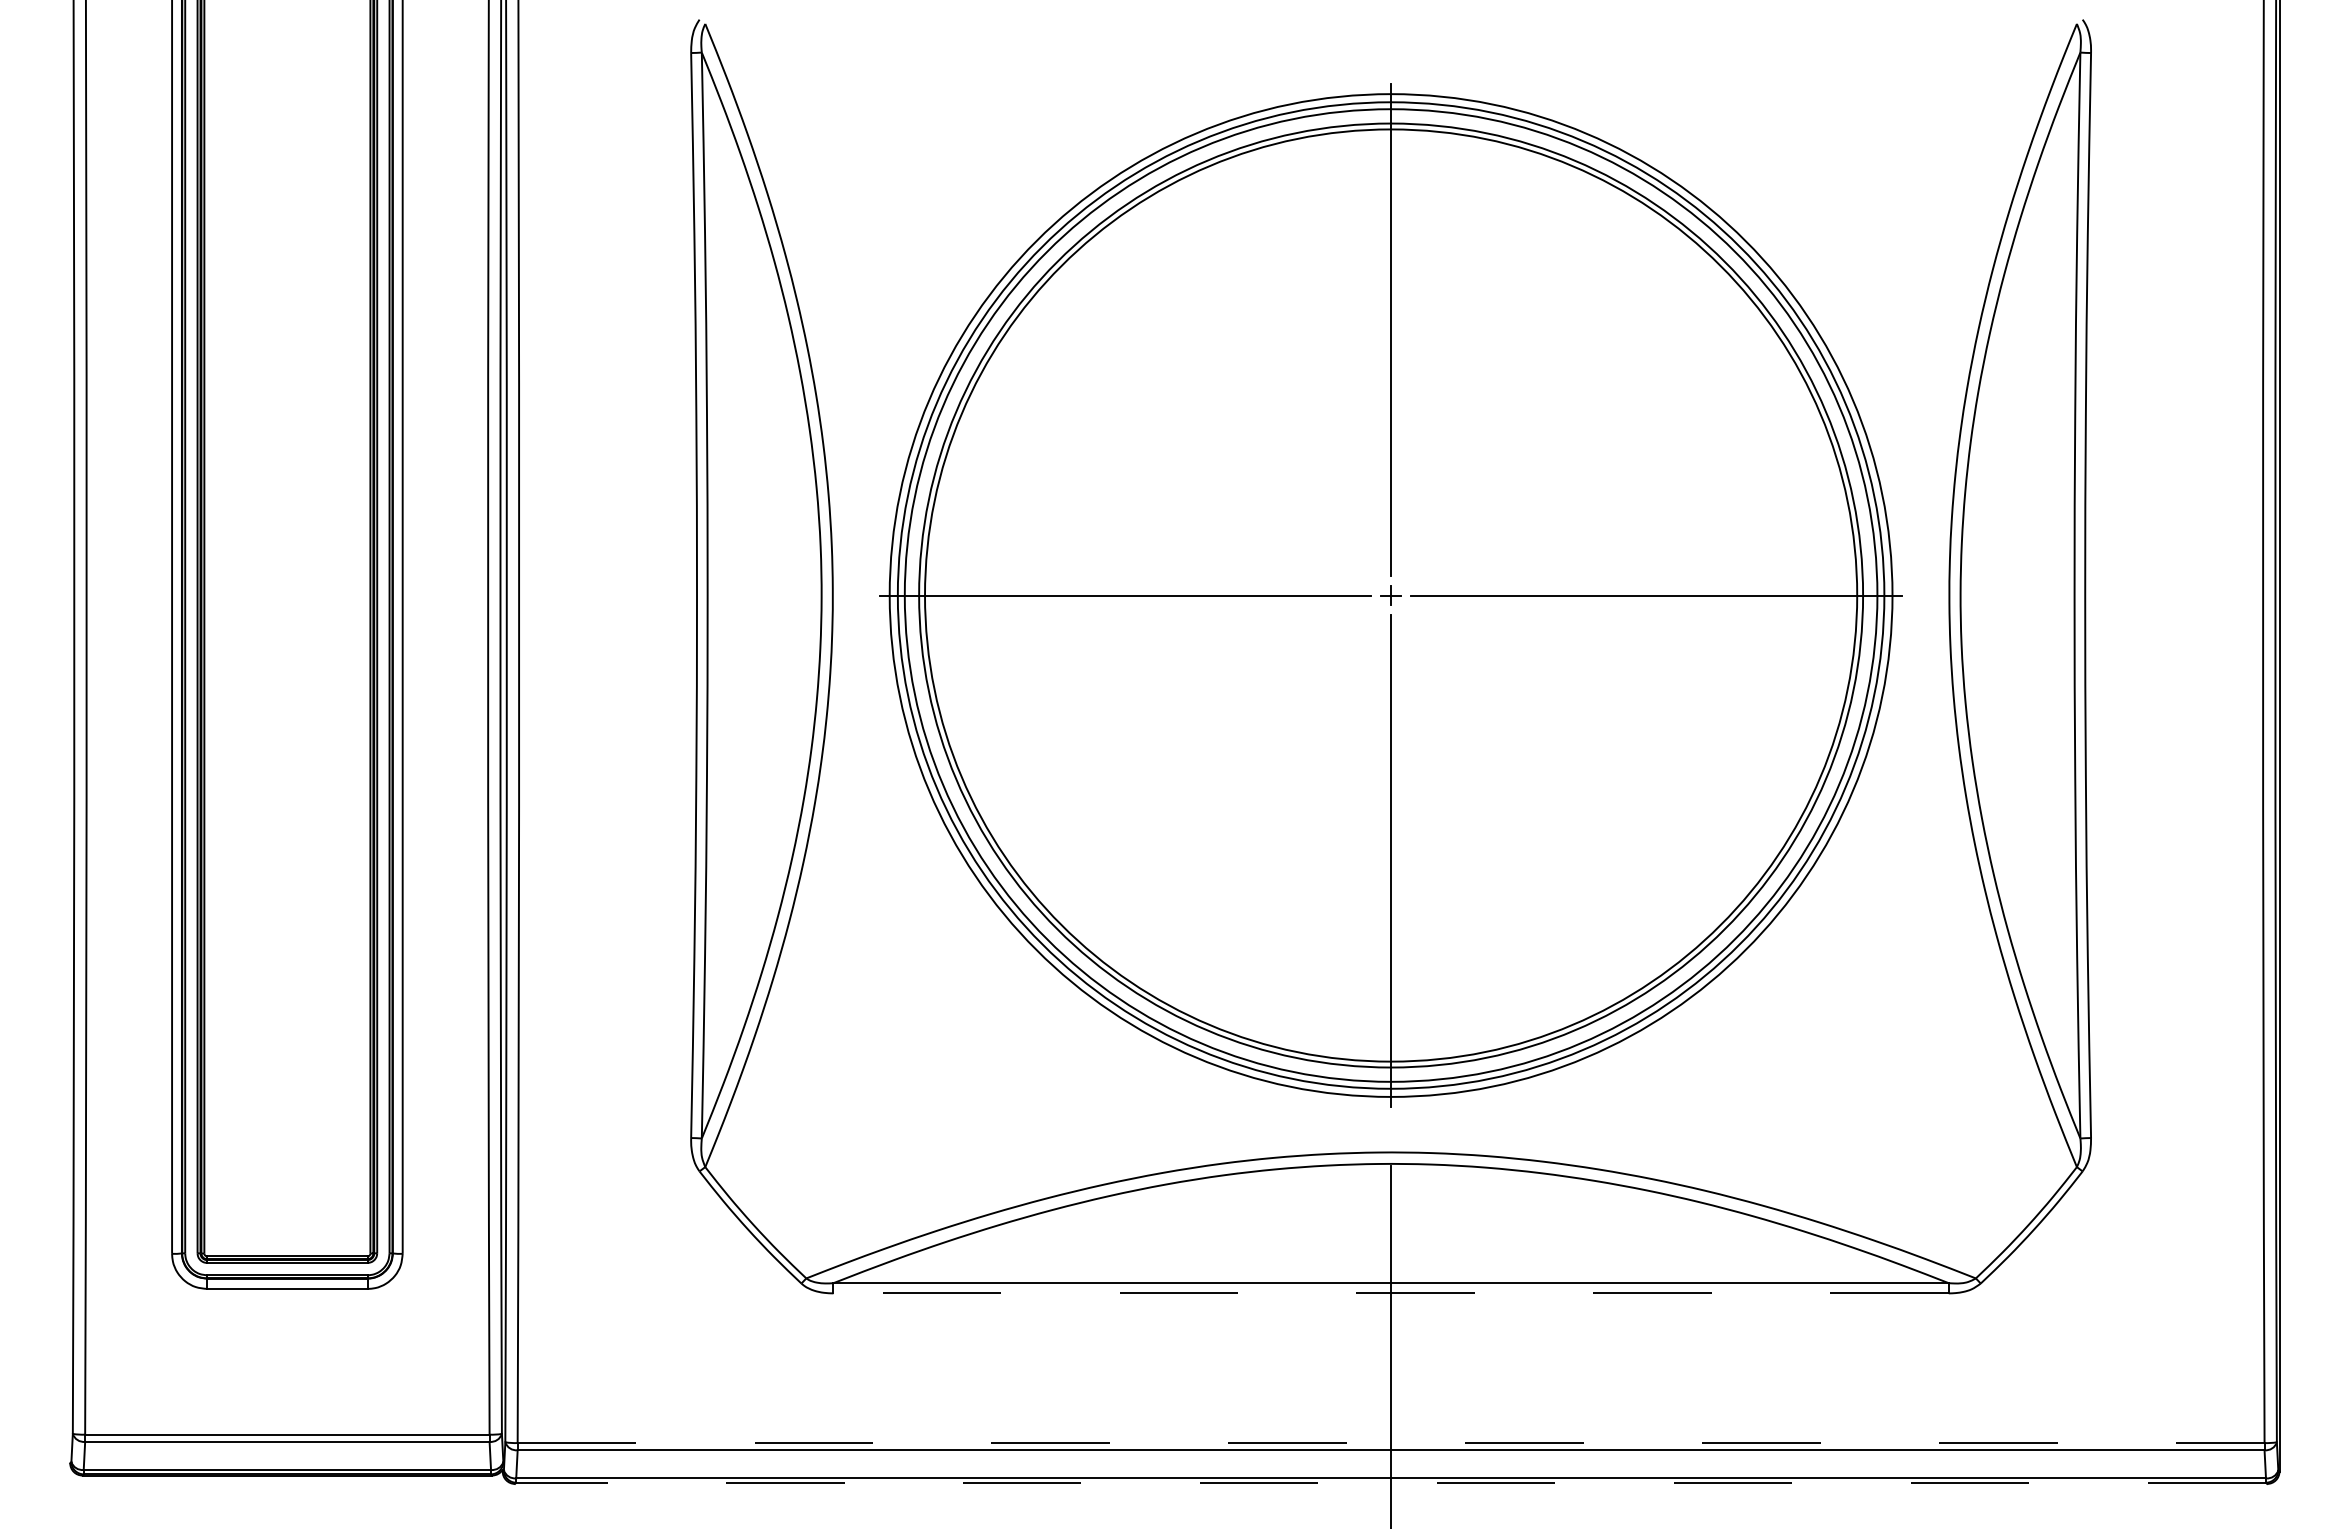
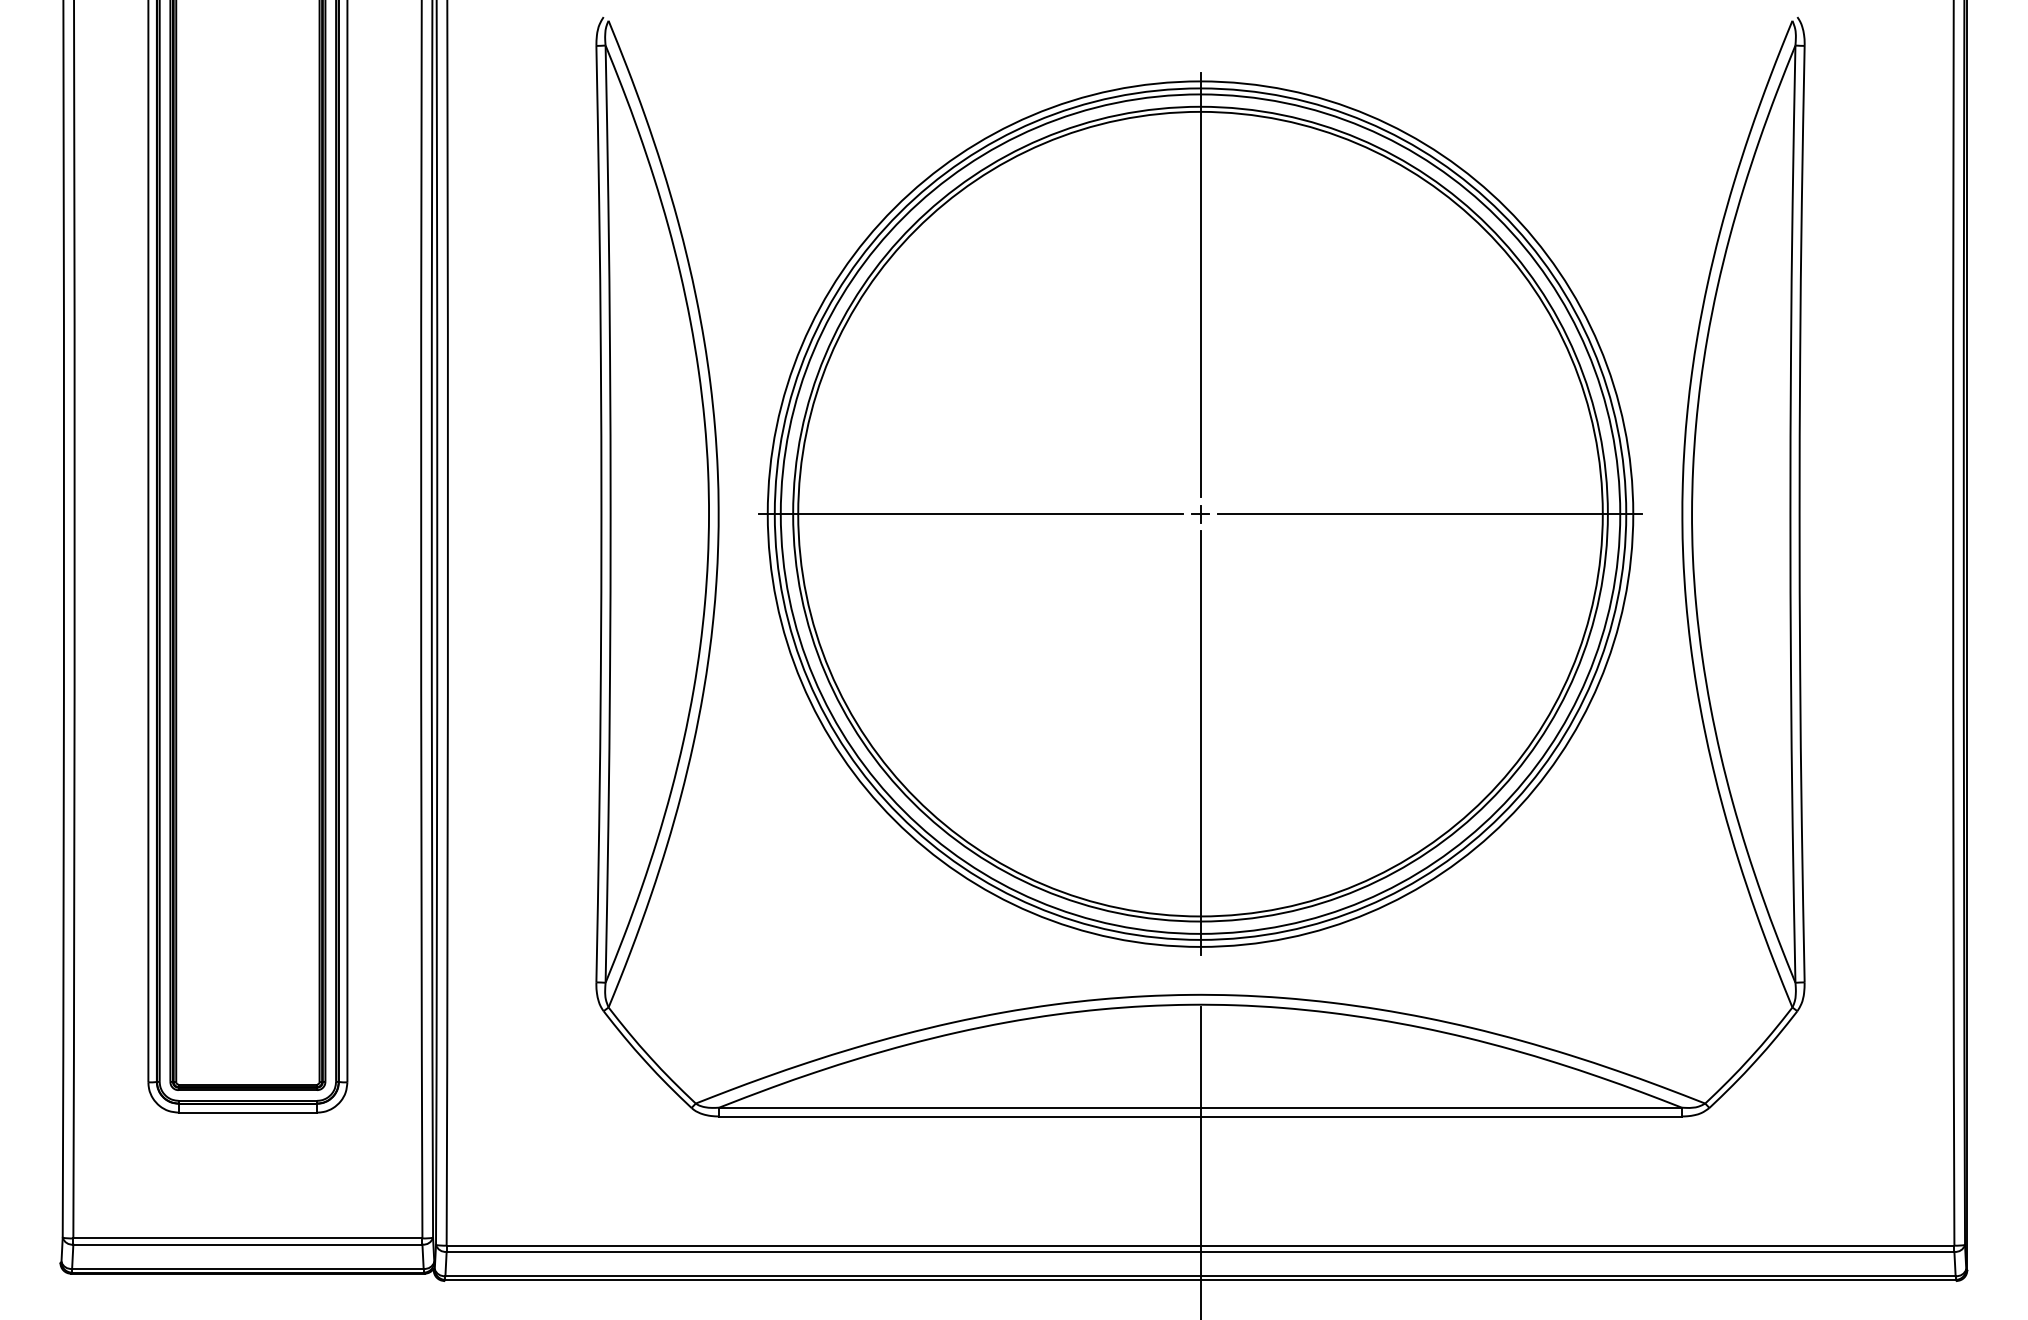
line: (1391, 1293) -> (1200, 1116), dashed -> solid
line: (1391, 1443) -> (1200, 1246), dashed -> solid
line: (1391, 1482) -> (1200, 1279), dashed -> solid

